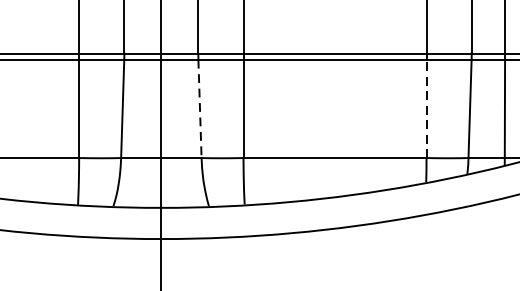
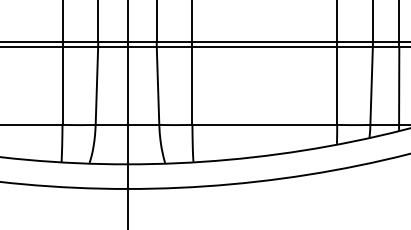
line: (200, 109) -> (158, 86), dashed -> solid
line: (426, 109) -> (337, 86), dashed -> solid

